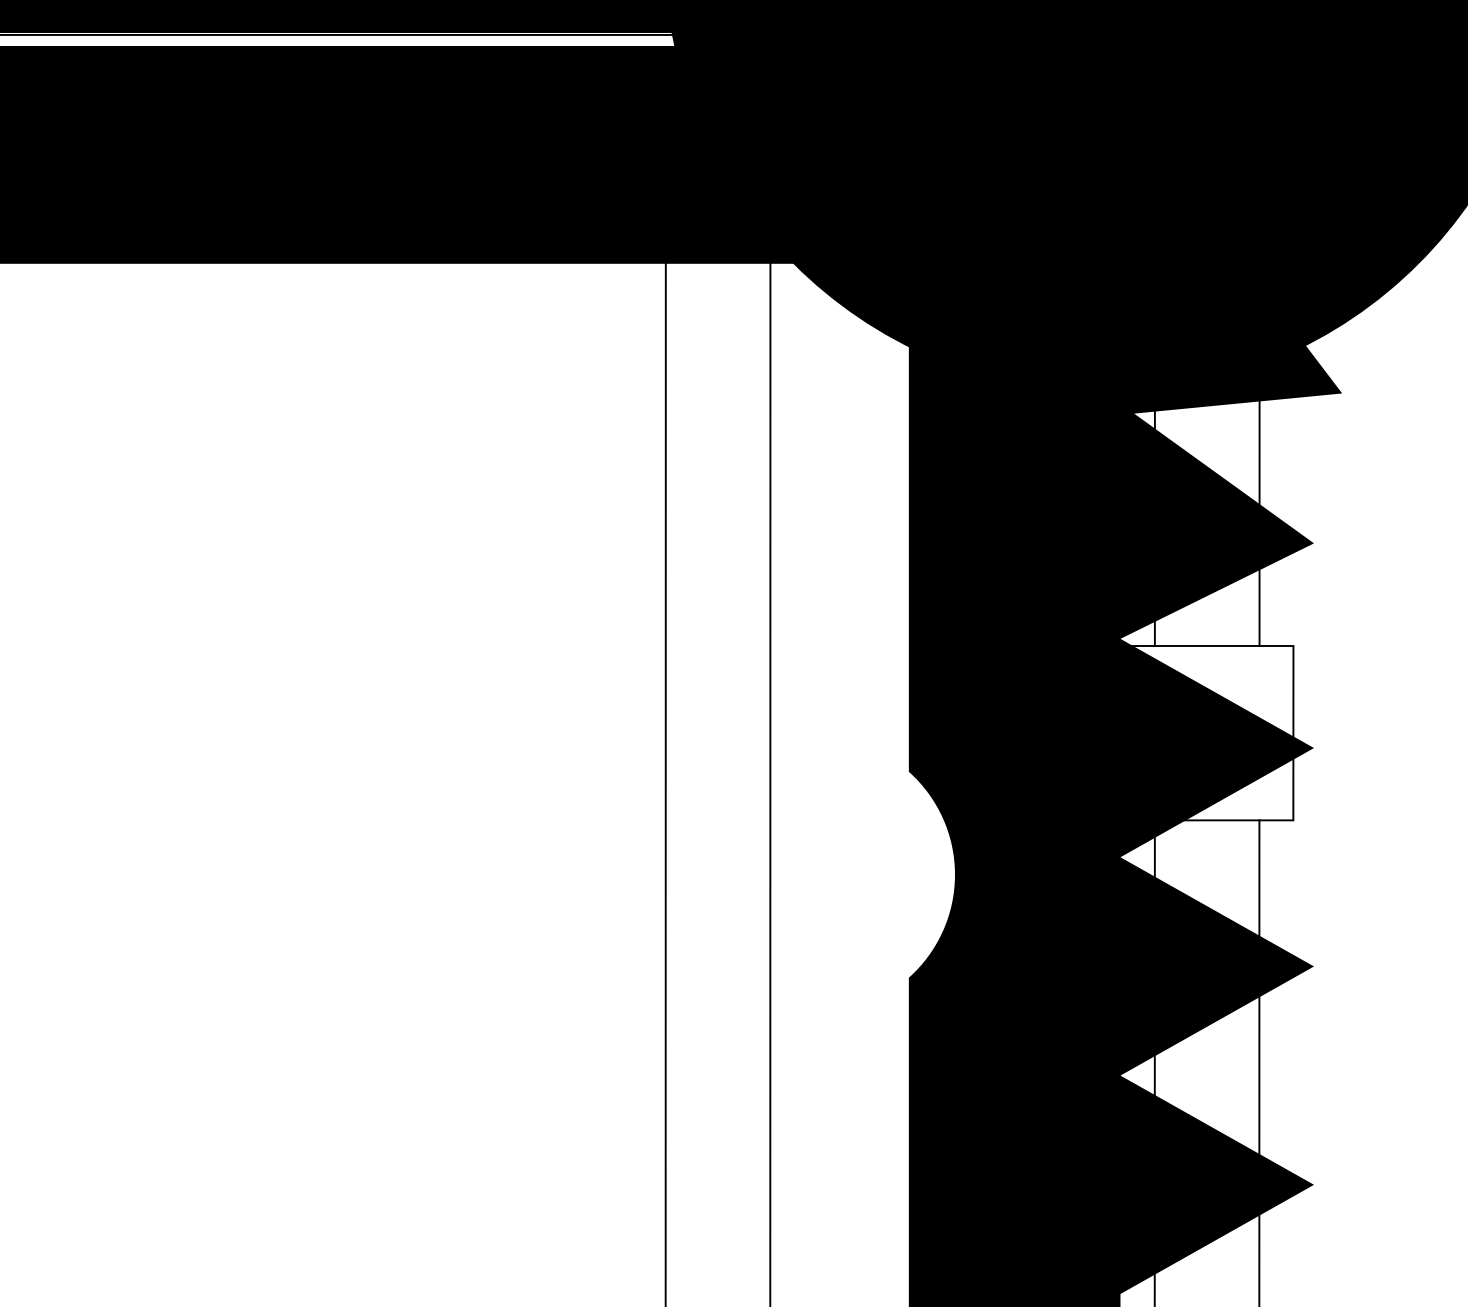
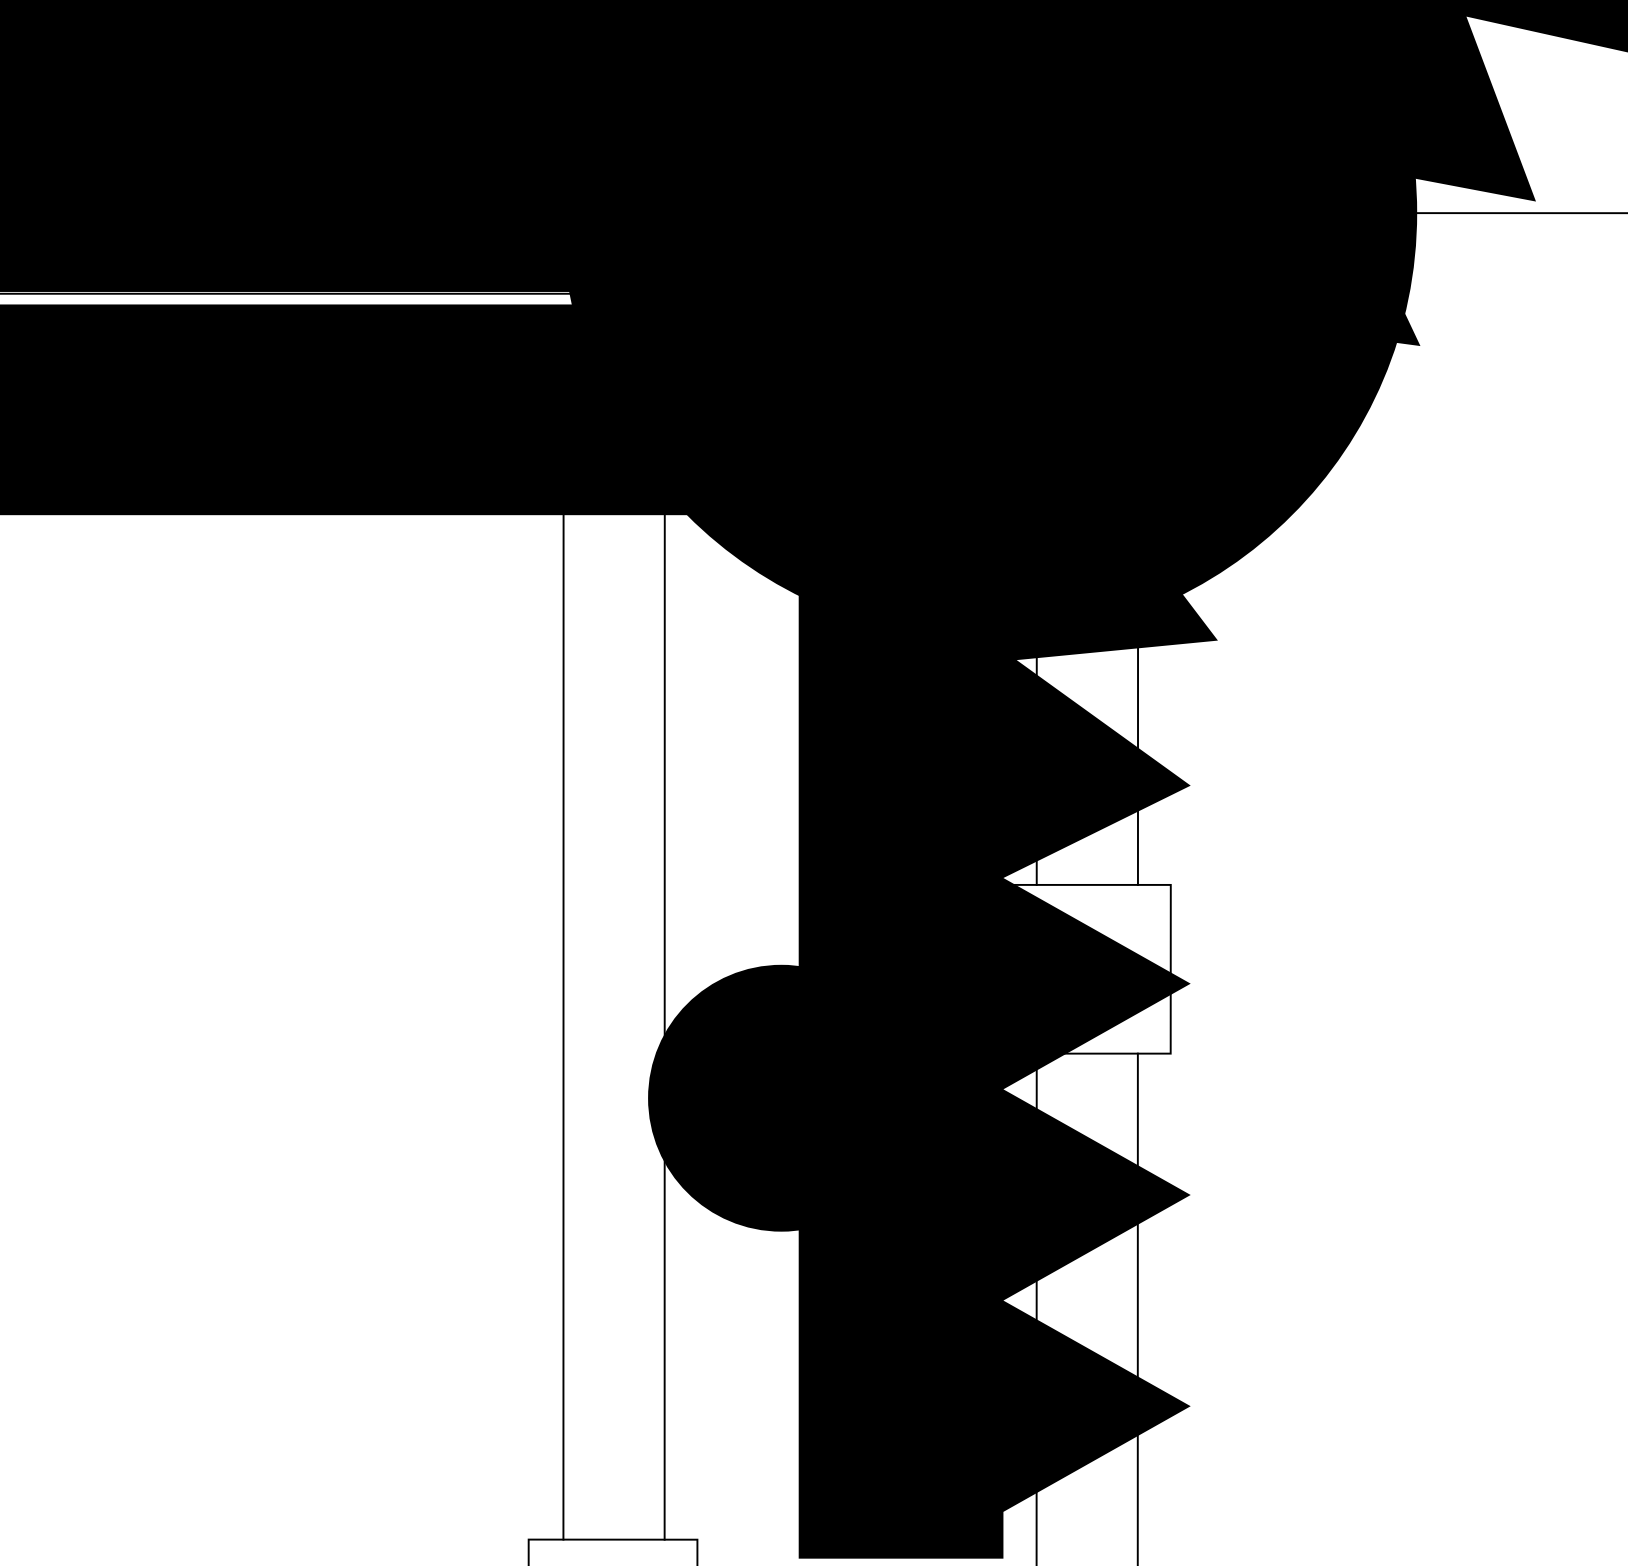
fill: (891, 865) -> (781, 1097), added

